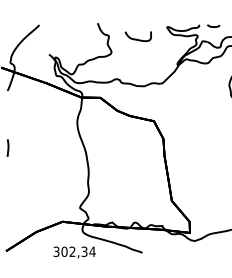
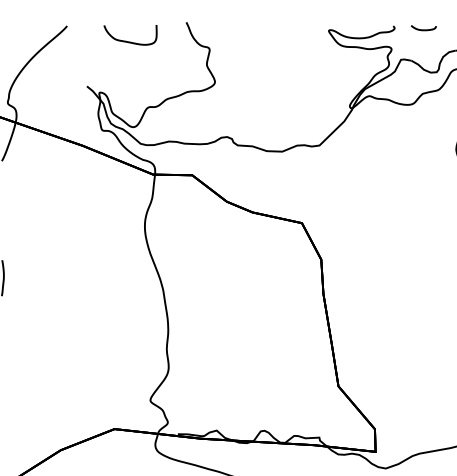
curve: (136, 38) -> (126, 39), moved

